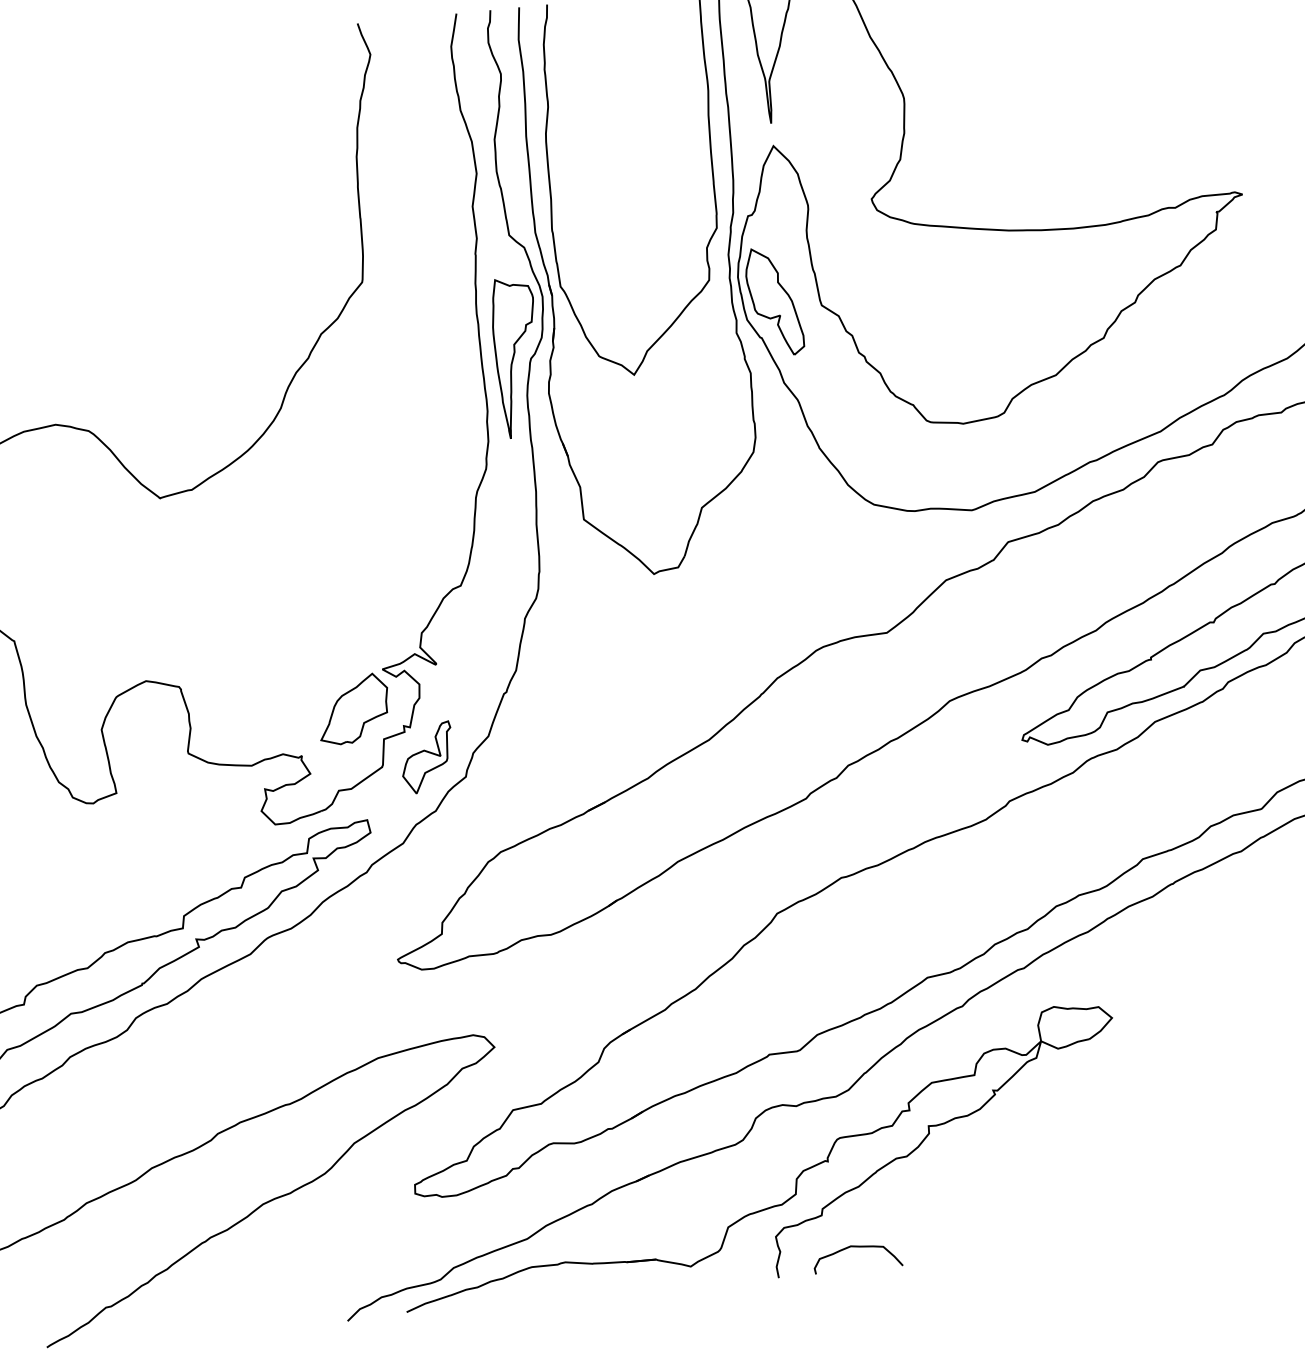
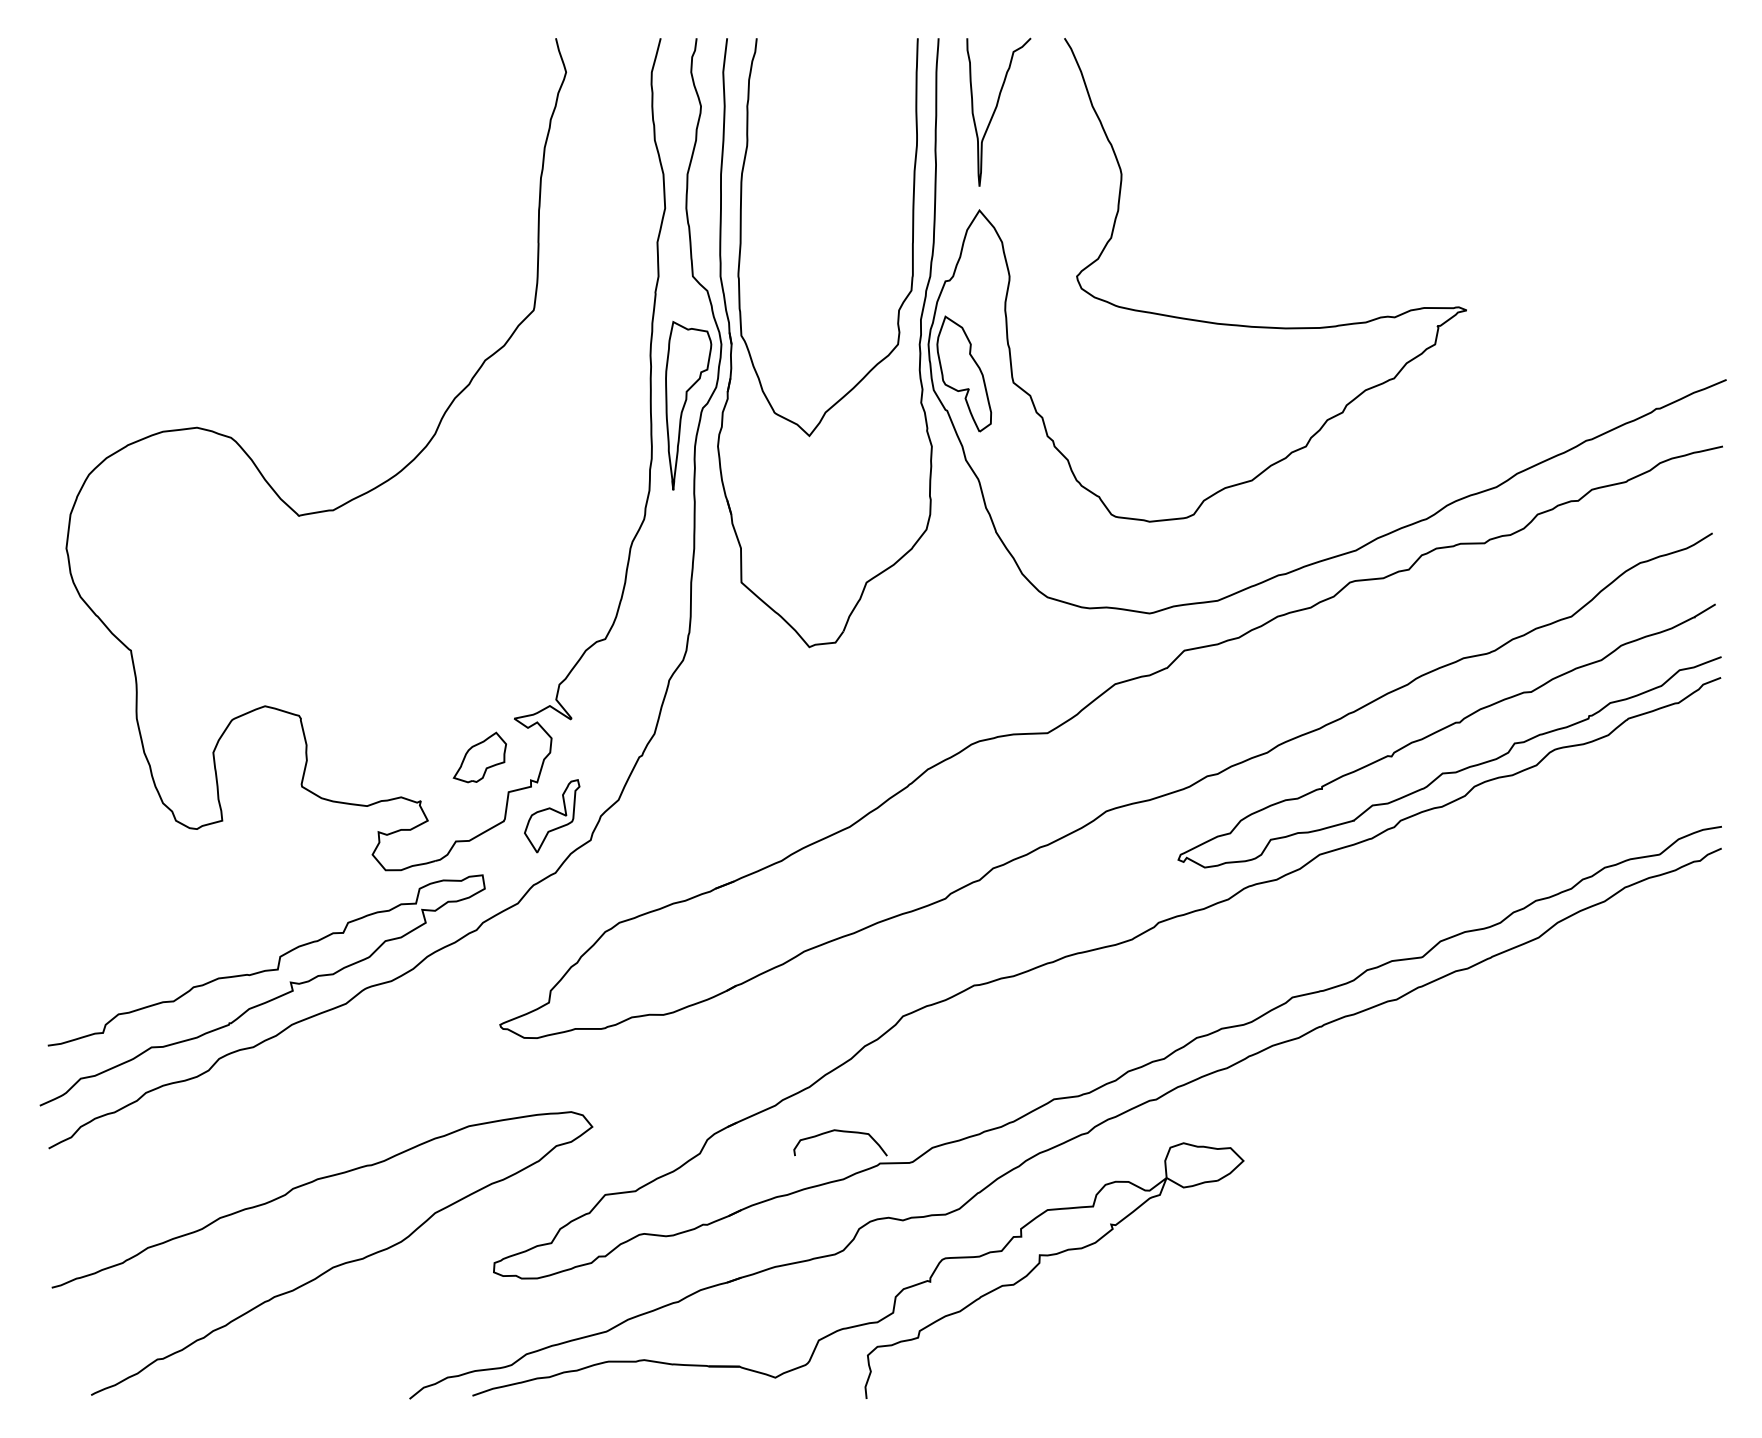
part: (353, 709) -> (479, 757), size x0.7
curve: (858, 1247) -> (842, 1132), moved

